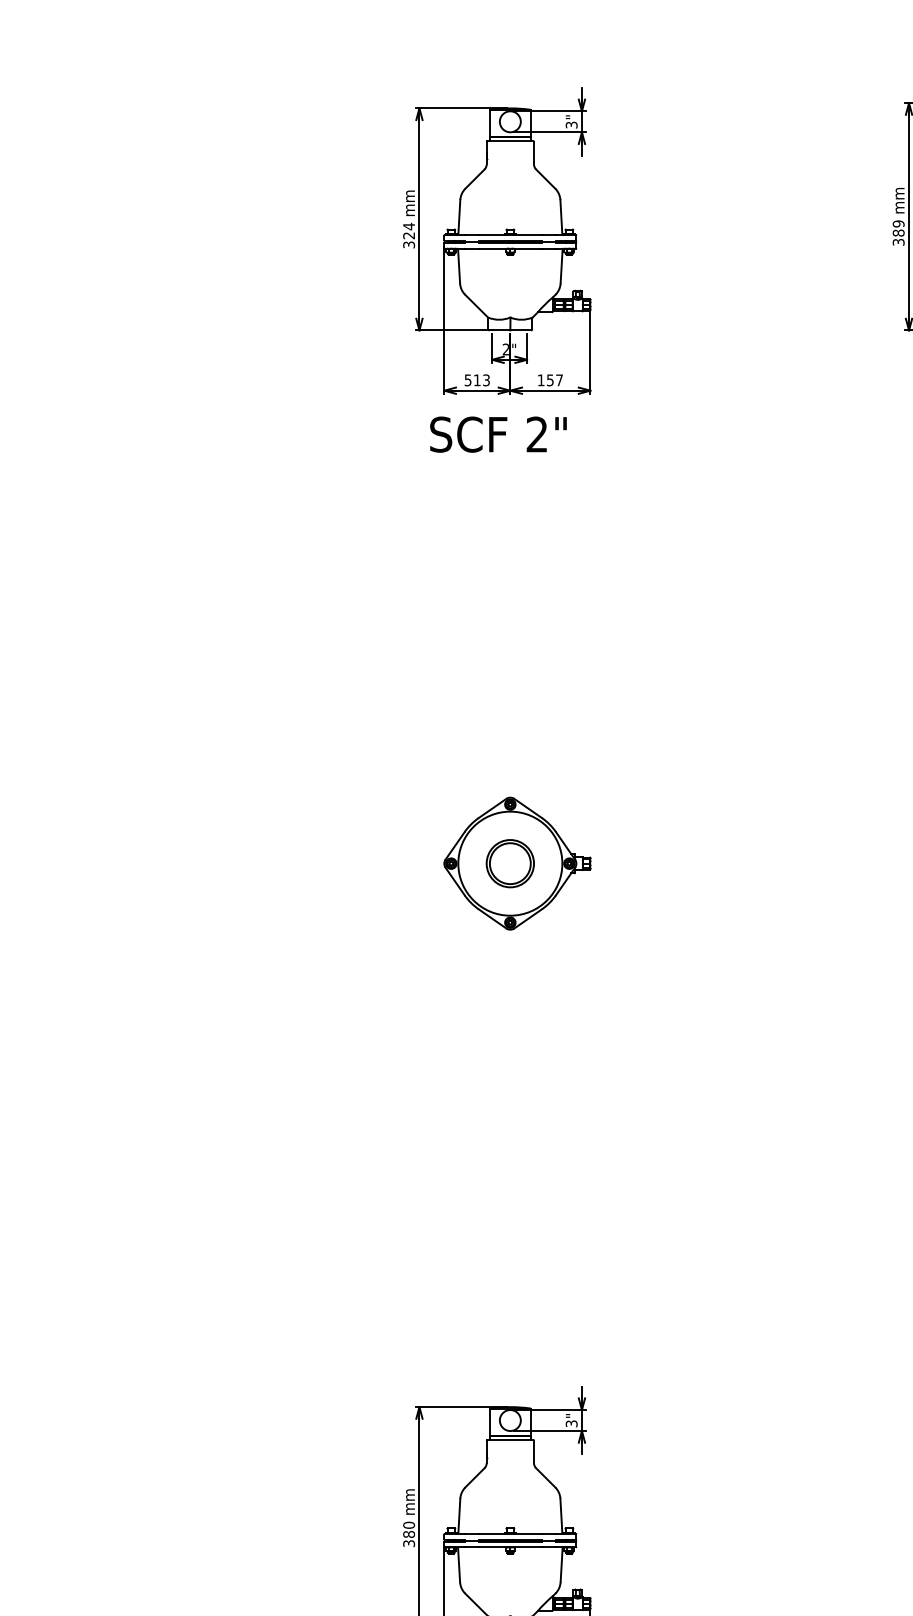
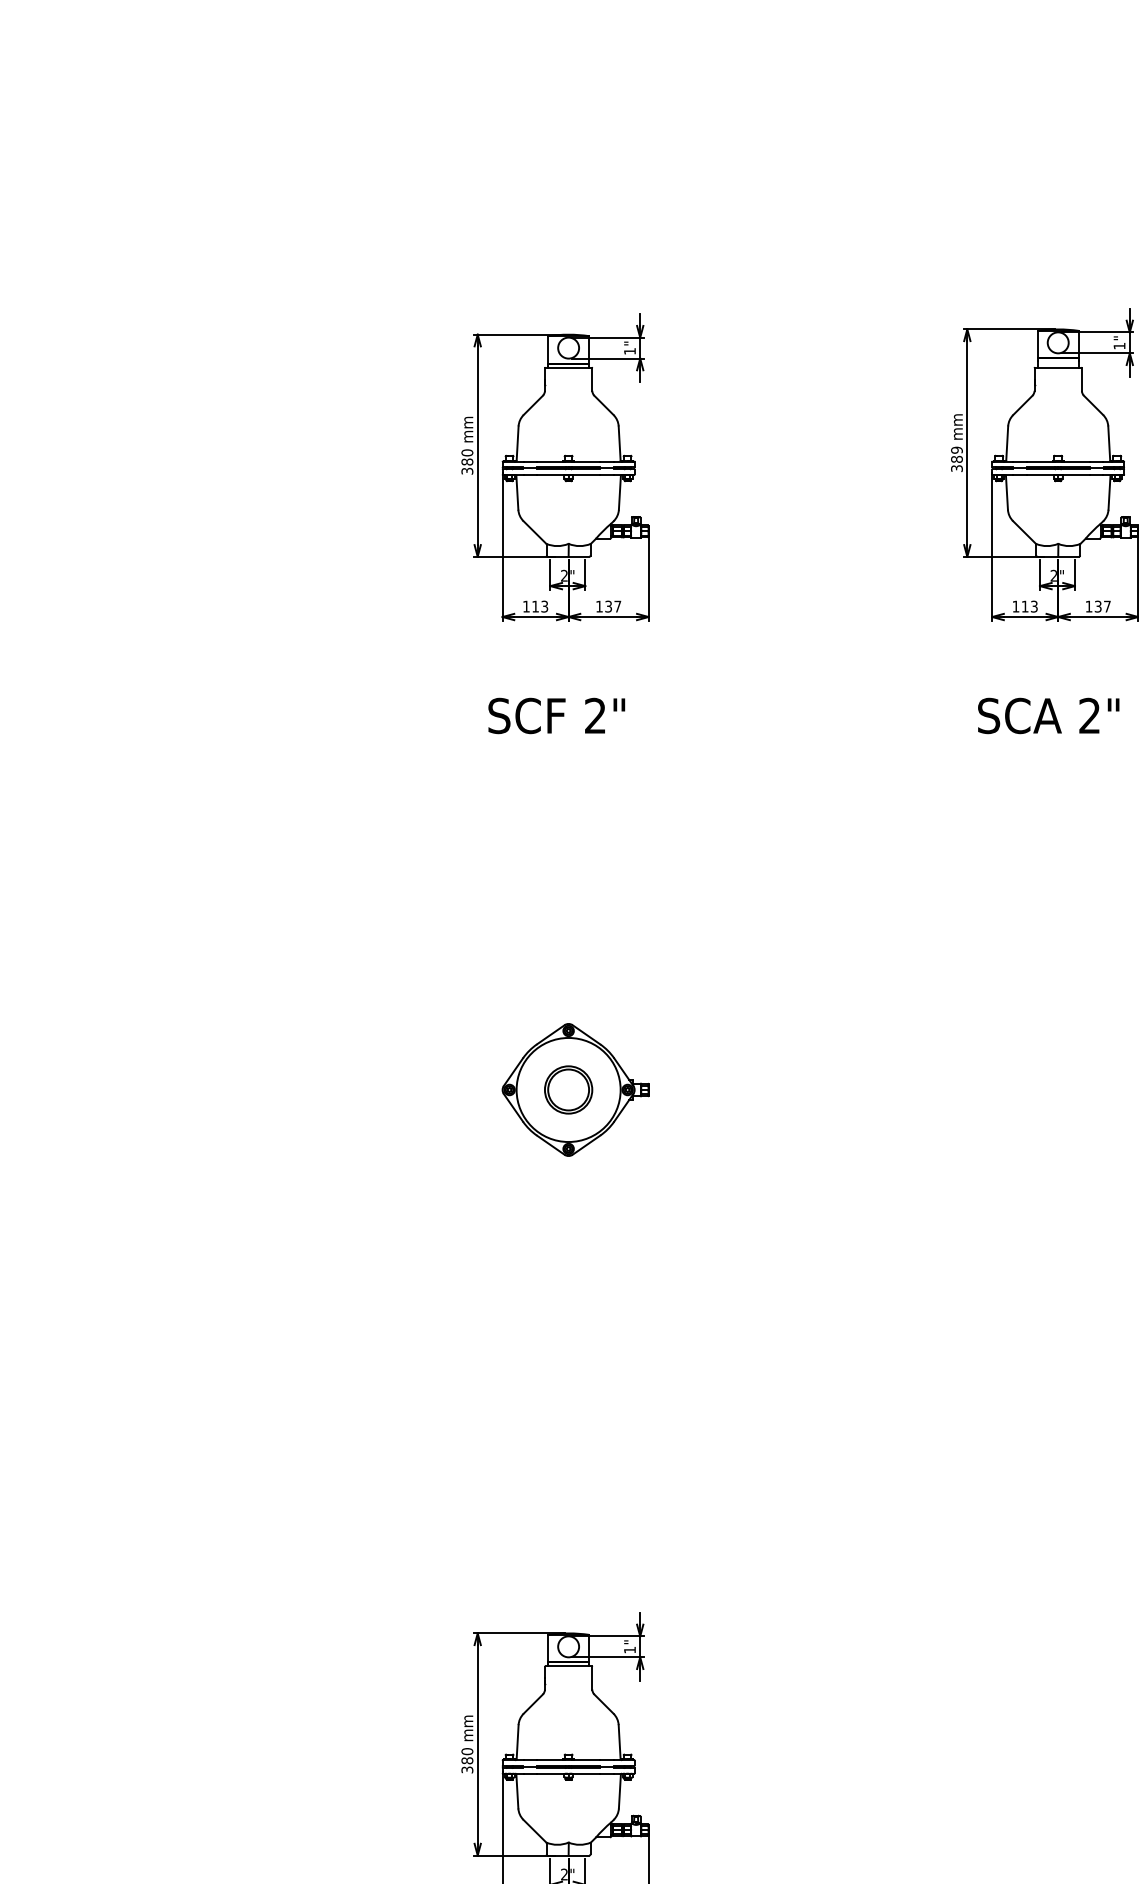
text: (571, 125) -> (629, 351), 3" -> 1"
text: (409, 231) -> (467, 457), 324 -> 380
text: (550, 379) -> (608, 605), 157 -> 137
text: (468, 380) -> (526, 606), 513 -> 113
text: (498, 434) -> (556, 715), moved
text: (571, 1423) -> (629, 1649), 3" -> 1"

